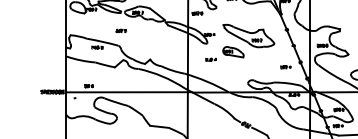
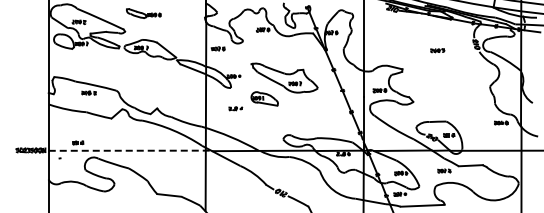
part: (121, 30) -> (119, 71), removed
part: (285, 67) -> (332, 118), removed
line: (129, 92) -> (130, 150), solid -> dashed

